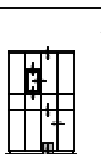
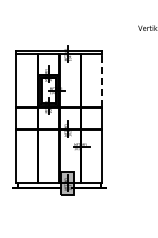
line: (73, 73) -> (102, 80), solid -> dashed

